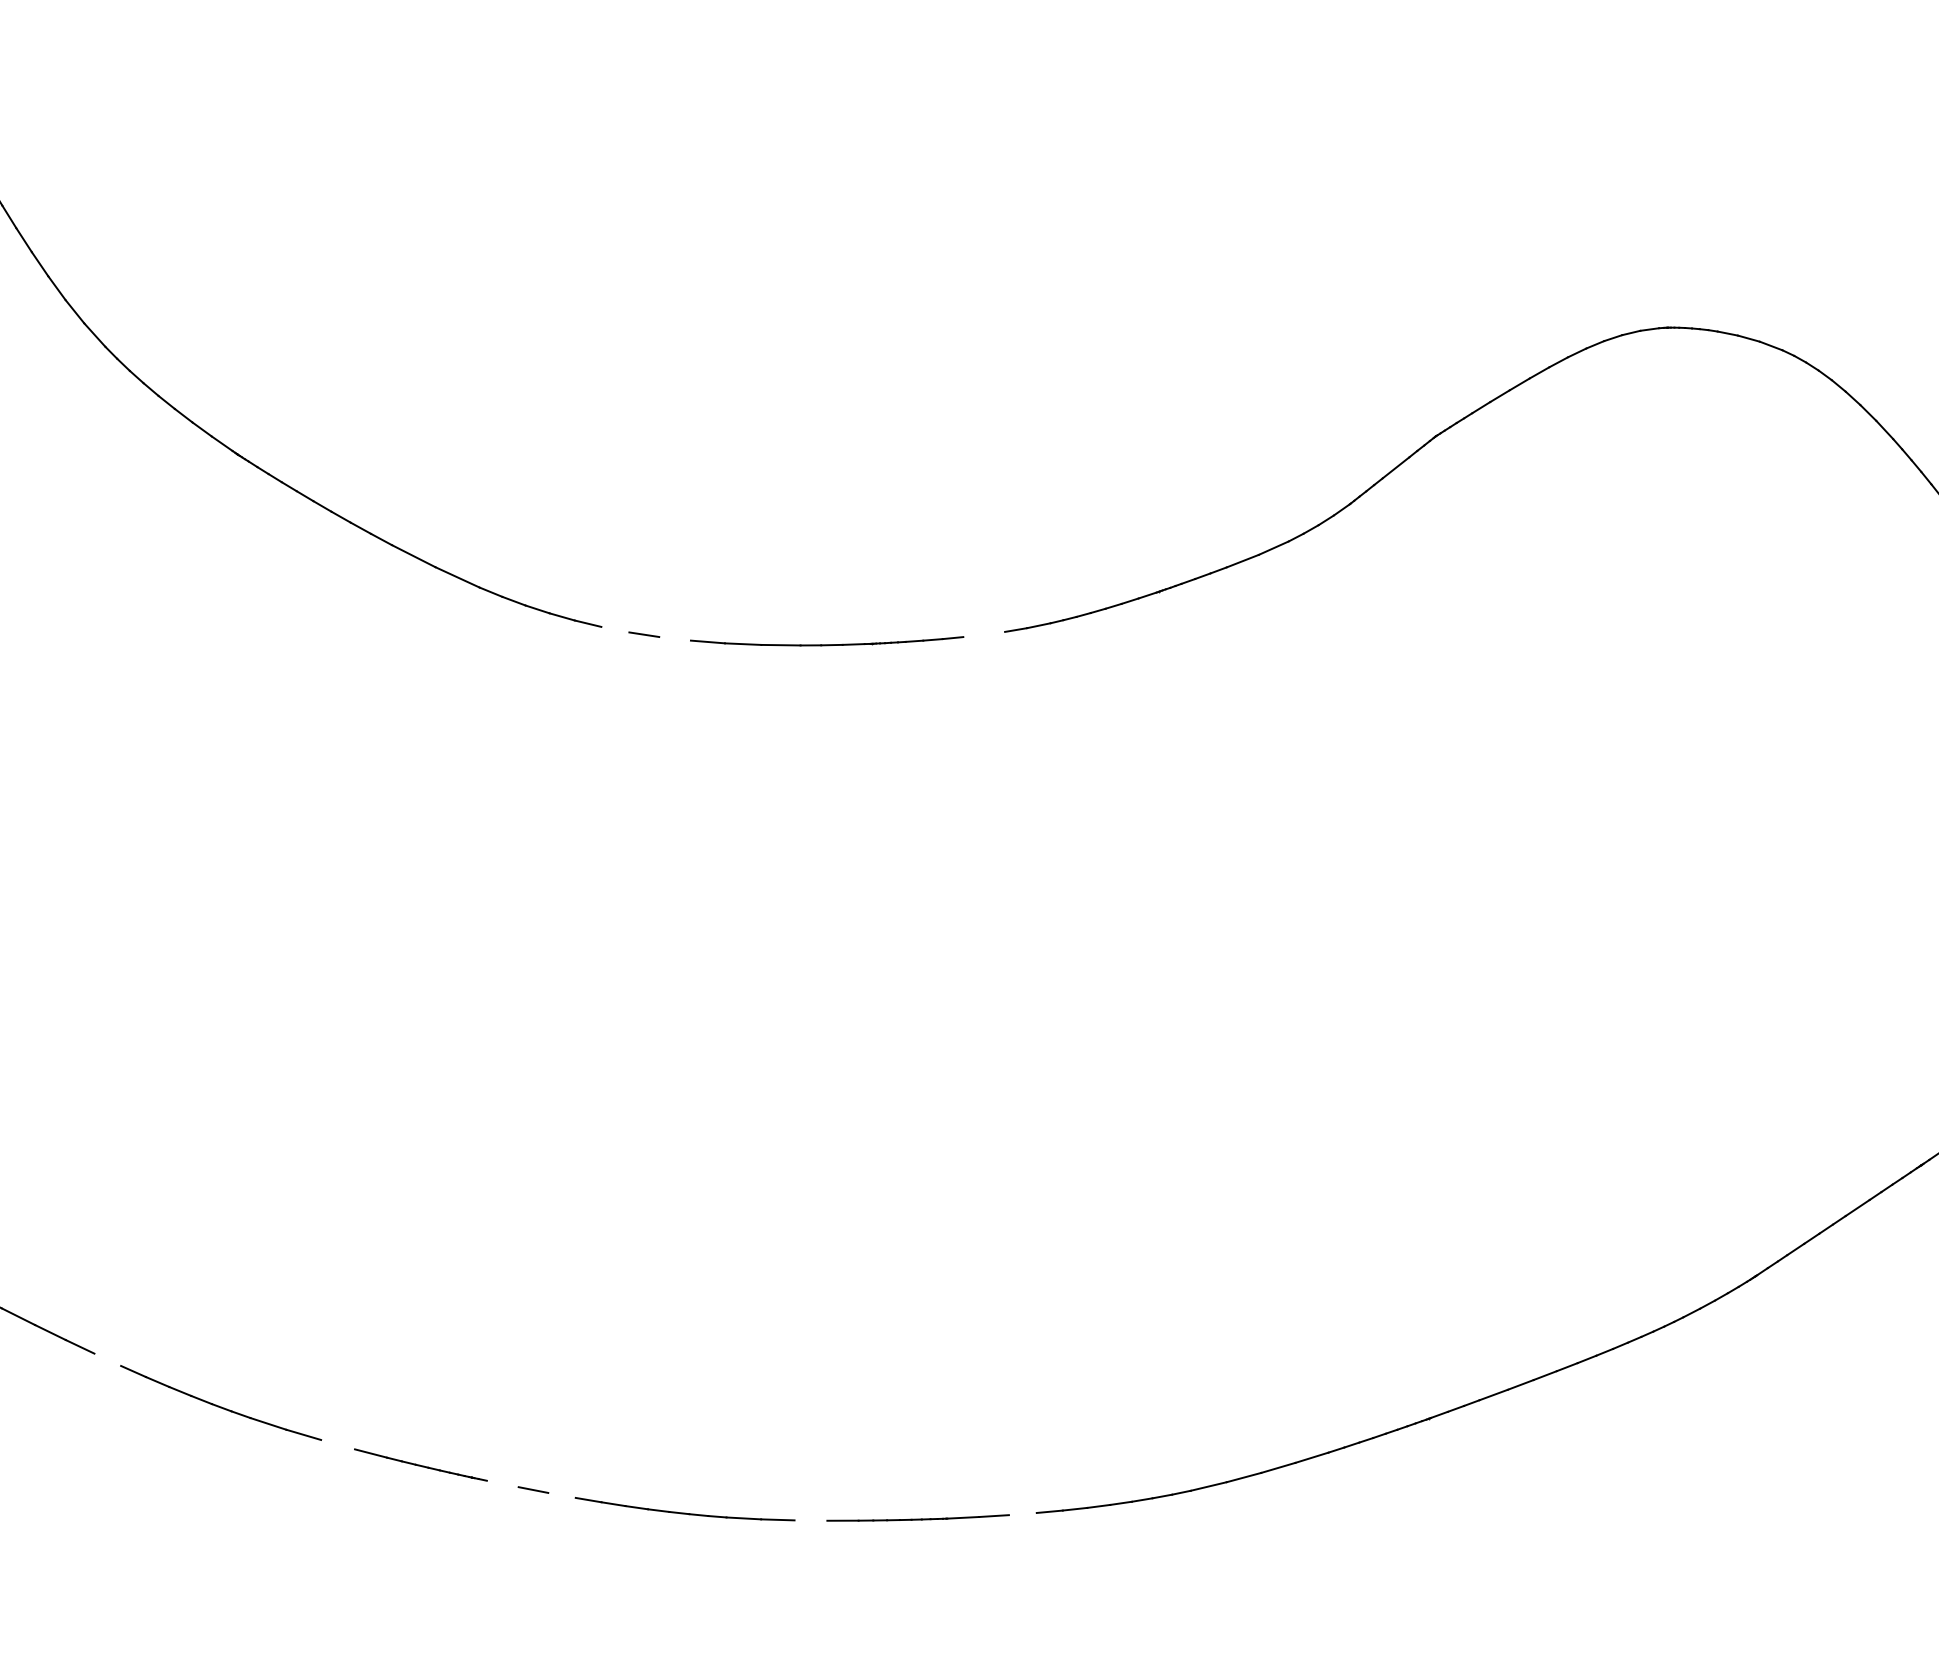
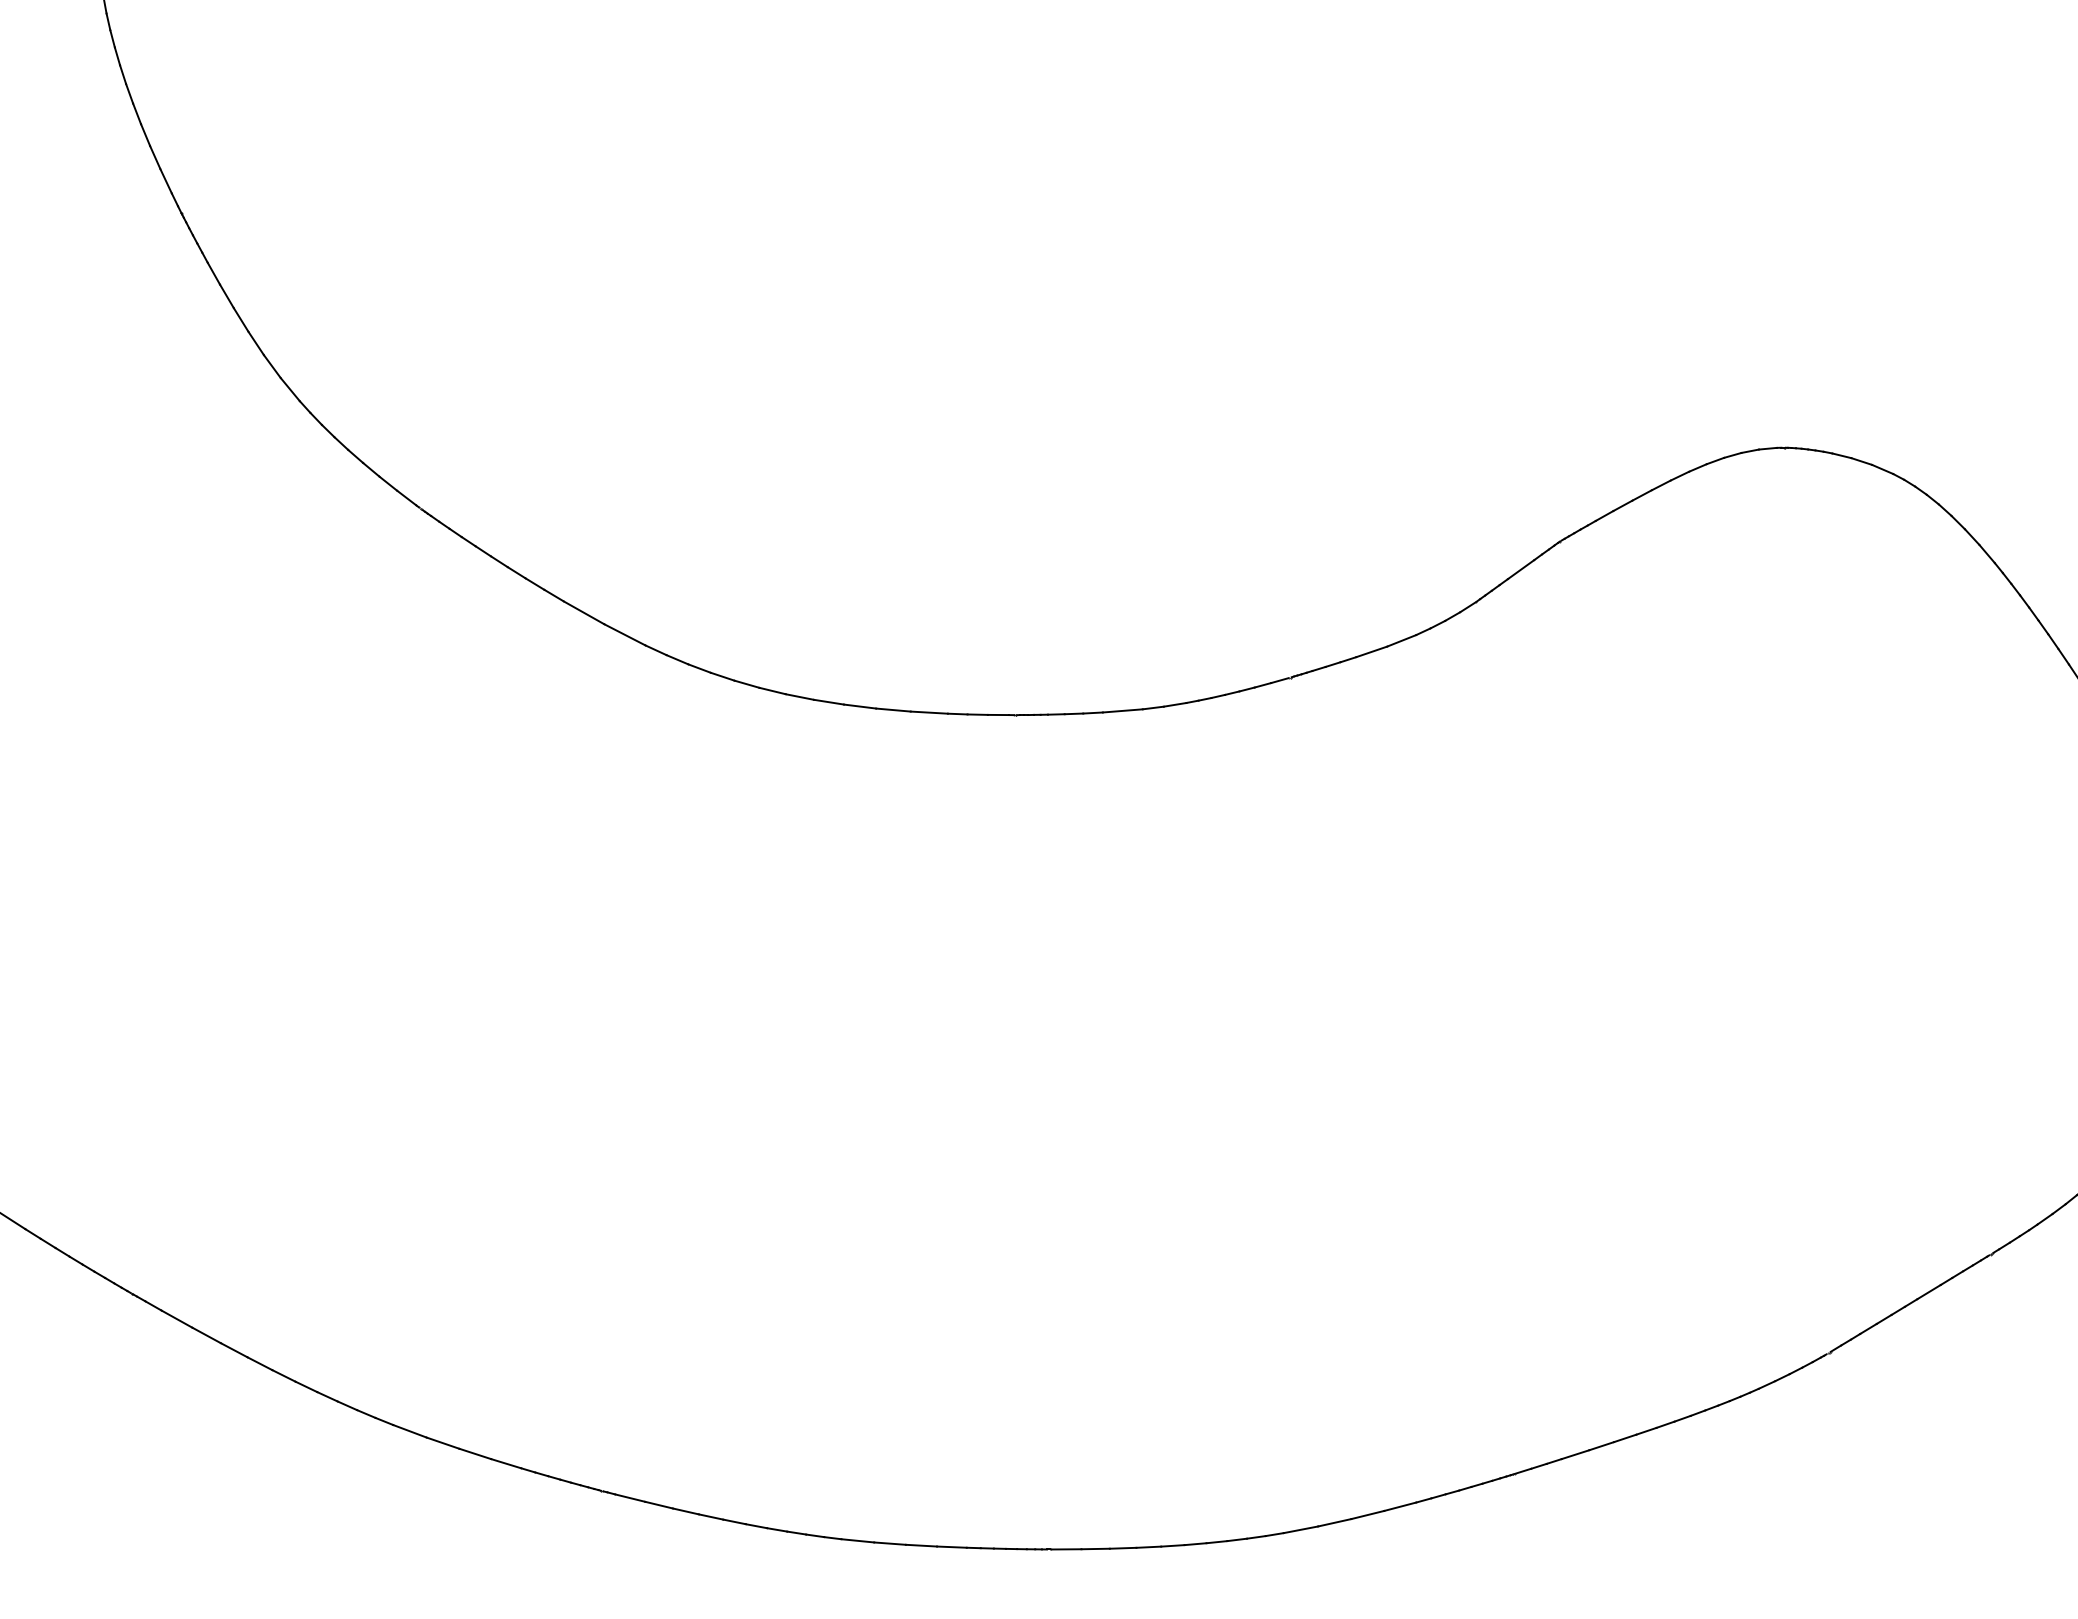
line: (615, 629) -> (772, 690), added
line: (983, 634) -> (1122, 710), added
line: (674, 638) -> (828, 701), added
line: (107, 1359) -> (259, 1363), added
line: (338, 1444) -> (475, 1453), added
line: (503, 1483) -> (630, 1497), added
line: (561, 1495) -> (685, 1511), added
line: (1022, 1513) -> (1122, 1547), added
line: (810, 1520) -> (921, 1545), added

